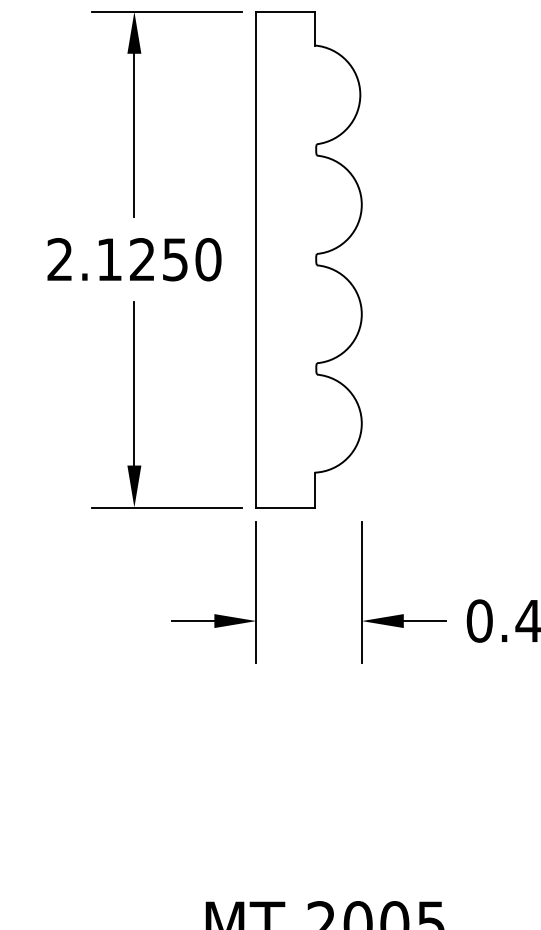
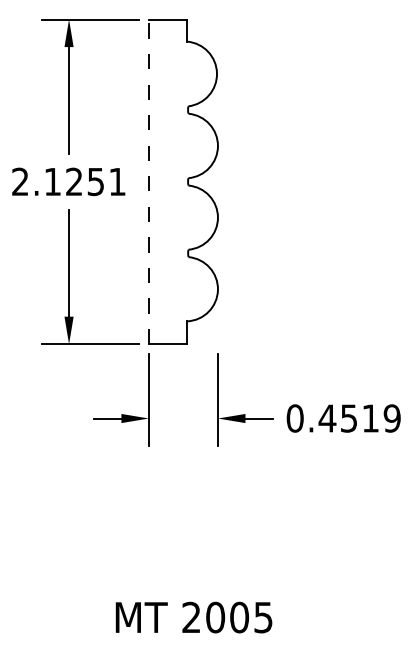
text: (208, 259) -> (117, 181), 2.1250 -> 2.1251
line: (255, 259) -> (148, 181), solid -> dashed

